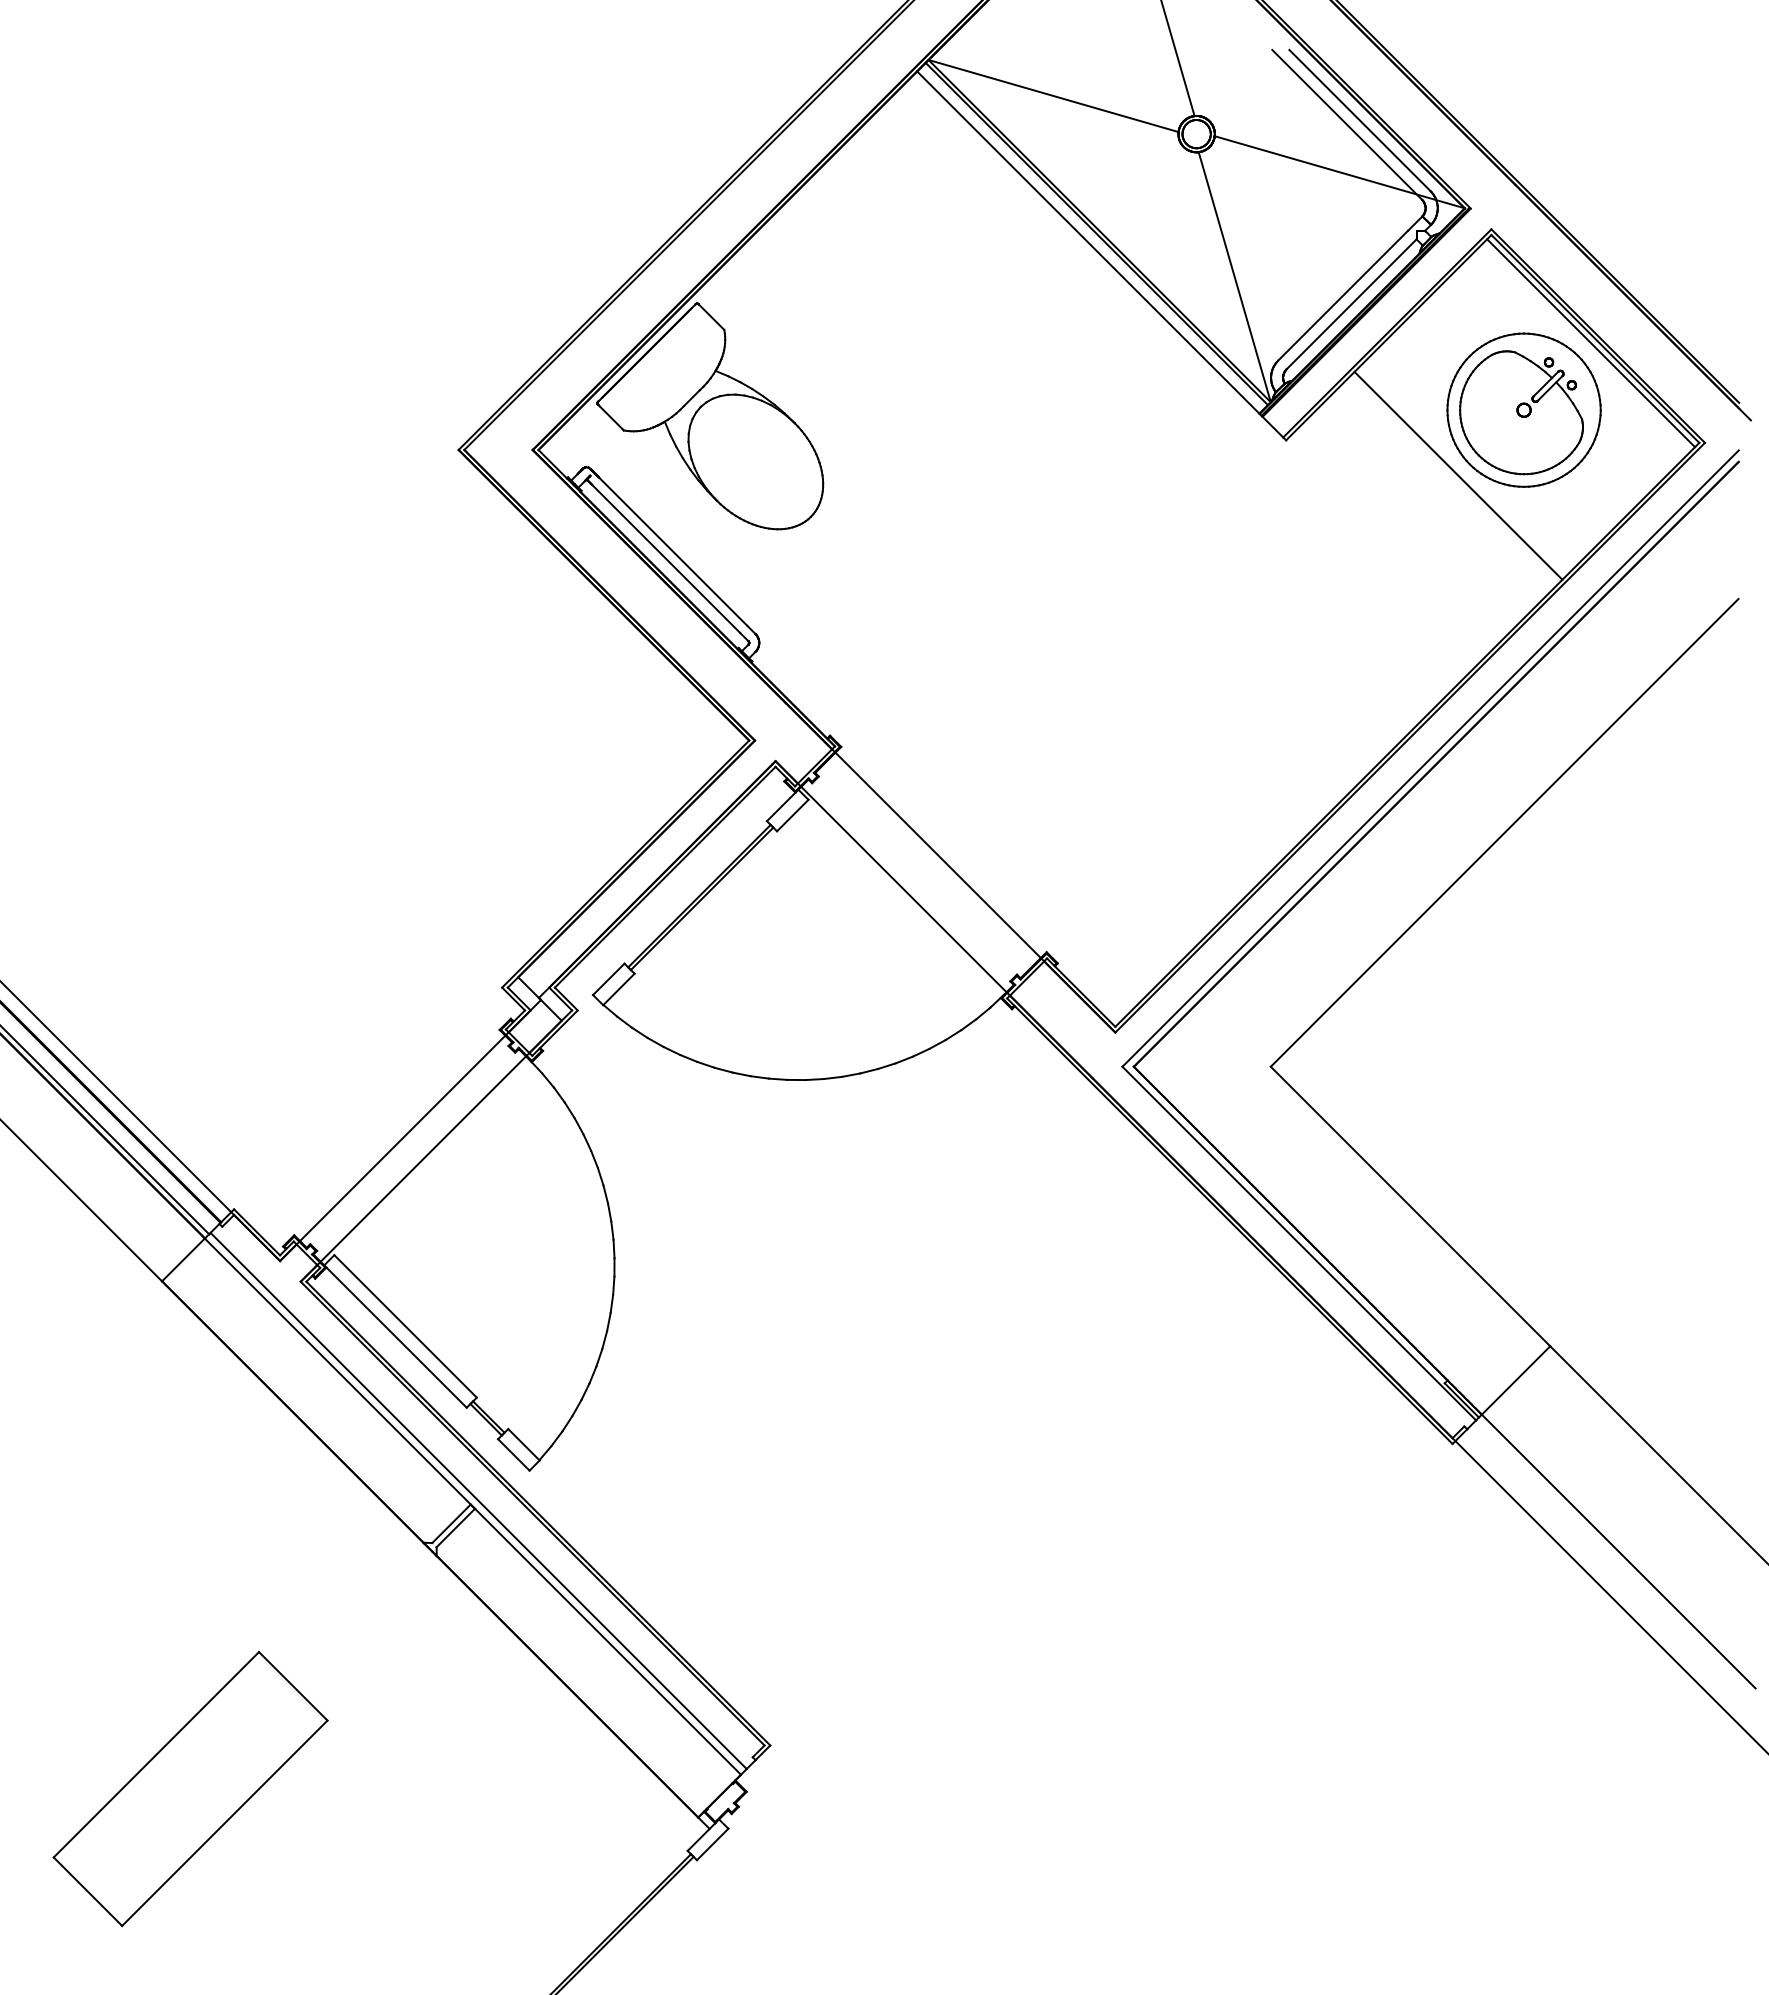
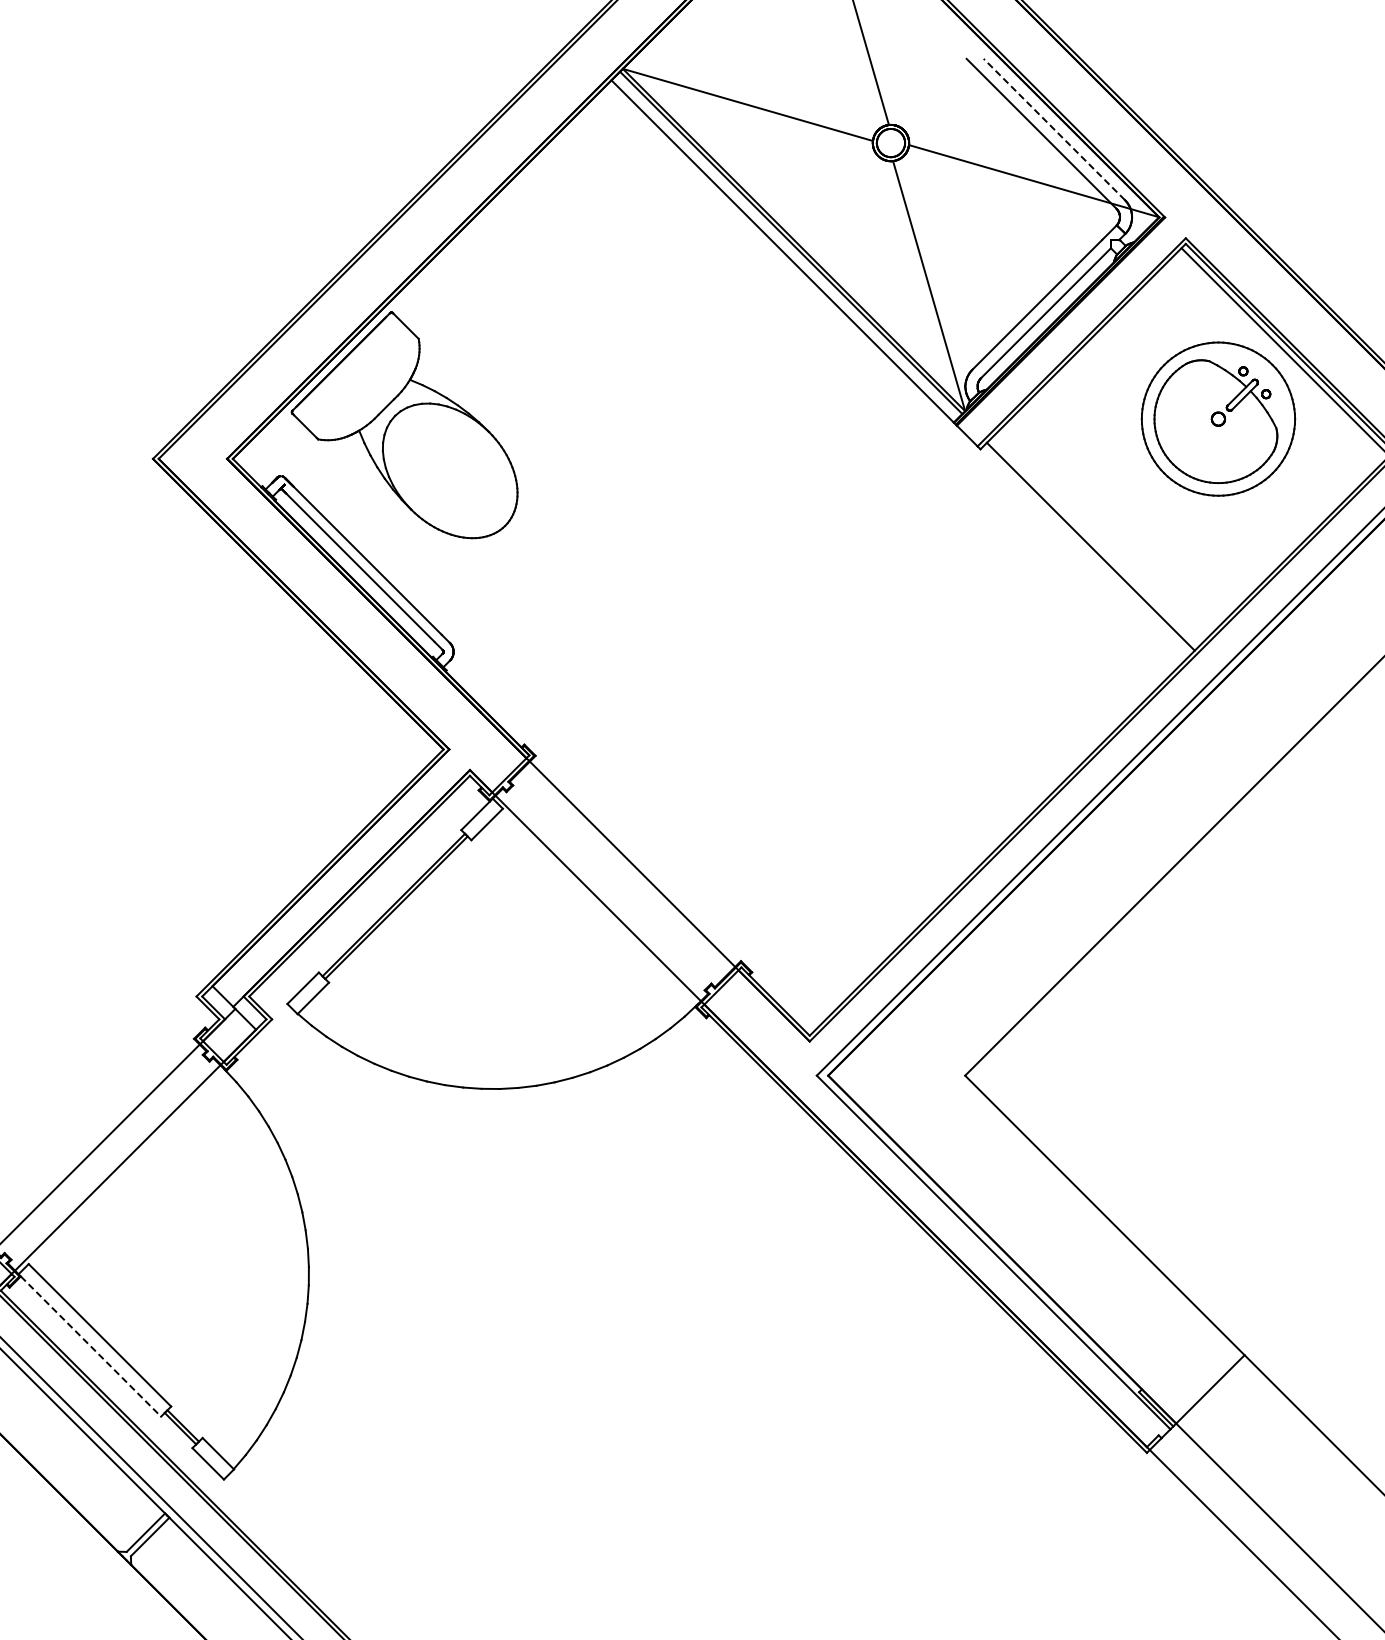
line: (1360, 120) -> (1054, 129), solid -> dashed
line: (1458, 475) -> (1090, 546), moved
line: (396, 1337) -> (90, 1346), solid -> dashed

